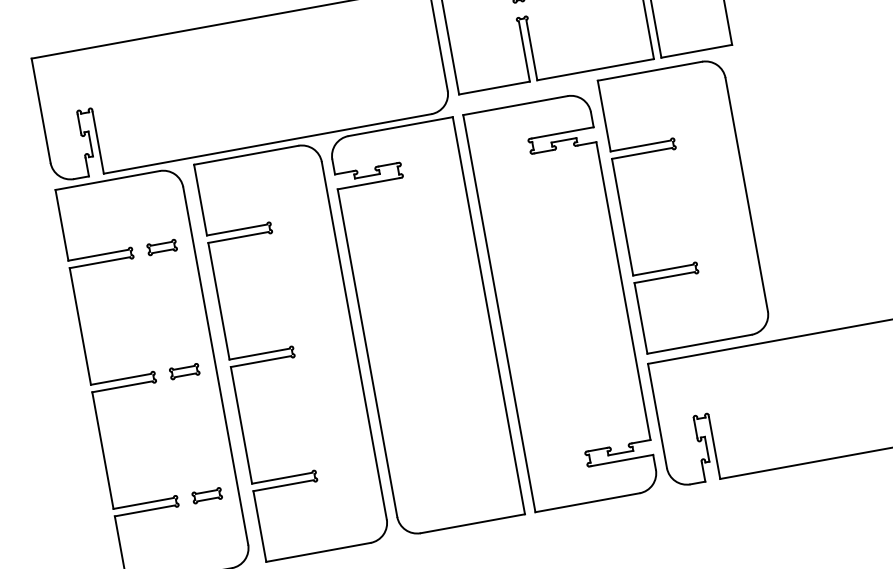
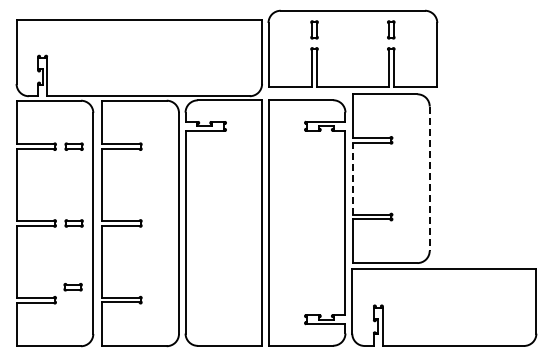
line: (746, 196) -> (429, 179), solid -> dashed
line: (623, 216) -> (353, 178), solid -> dashed
part: (206, 496) -> (72, 287), moved

